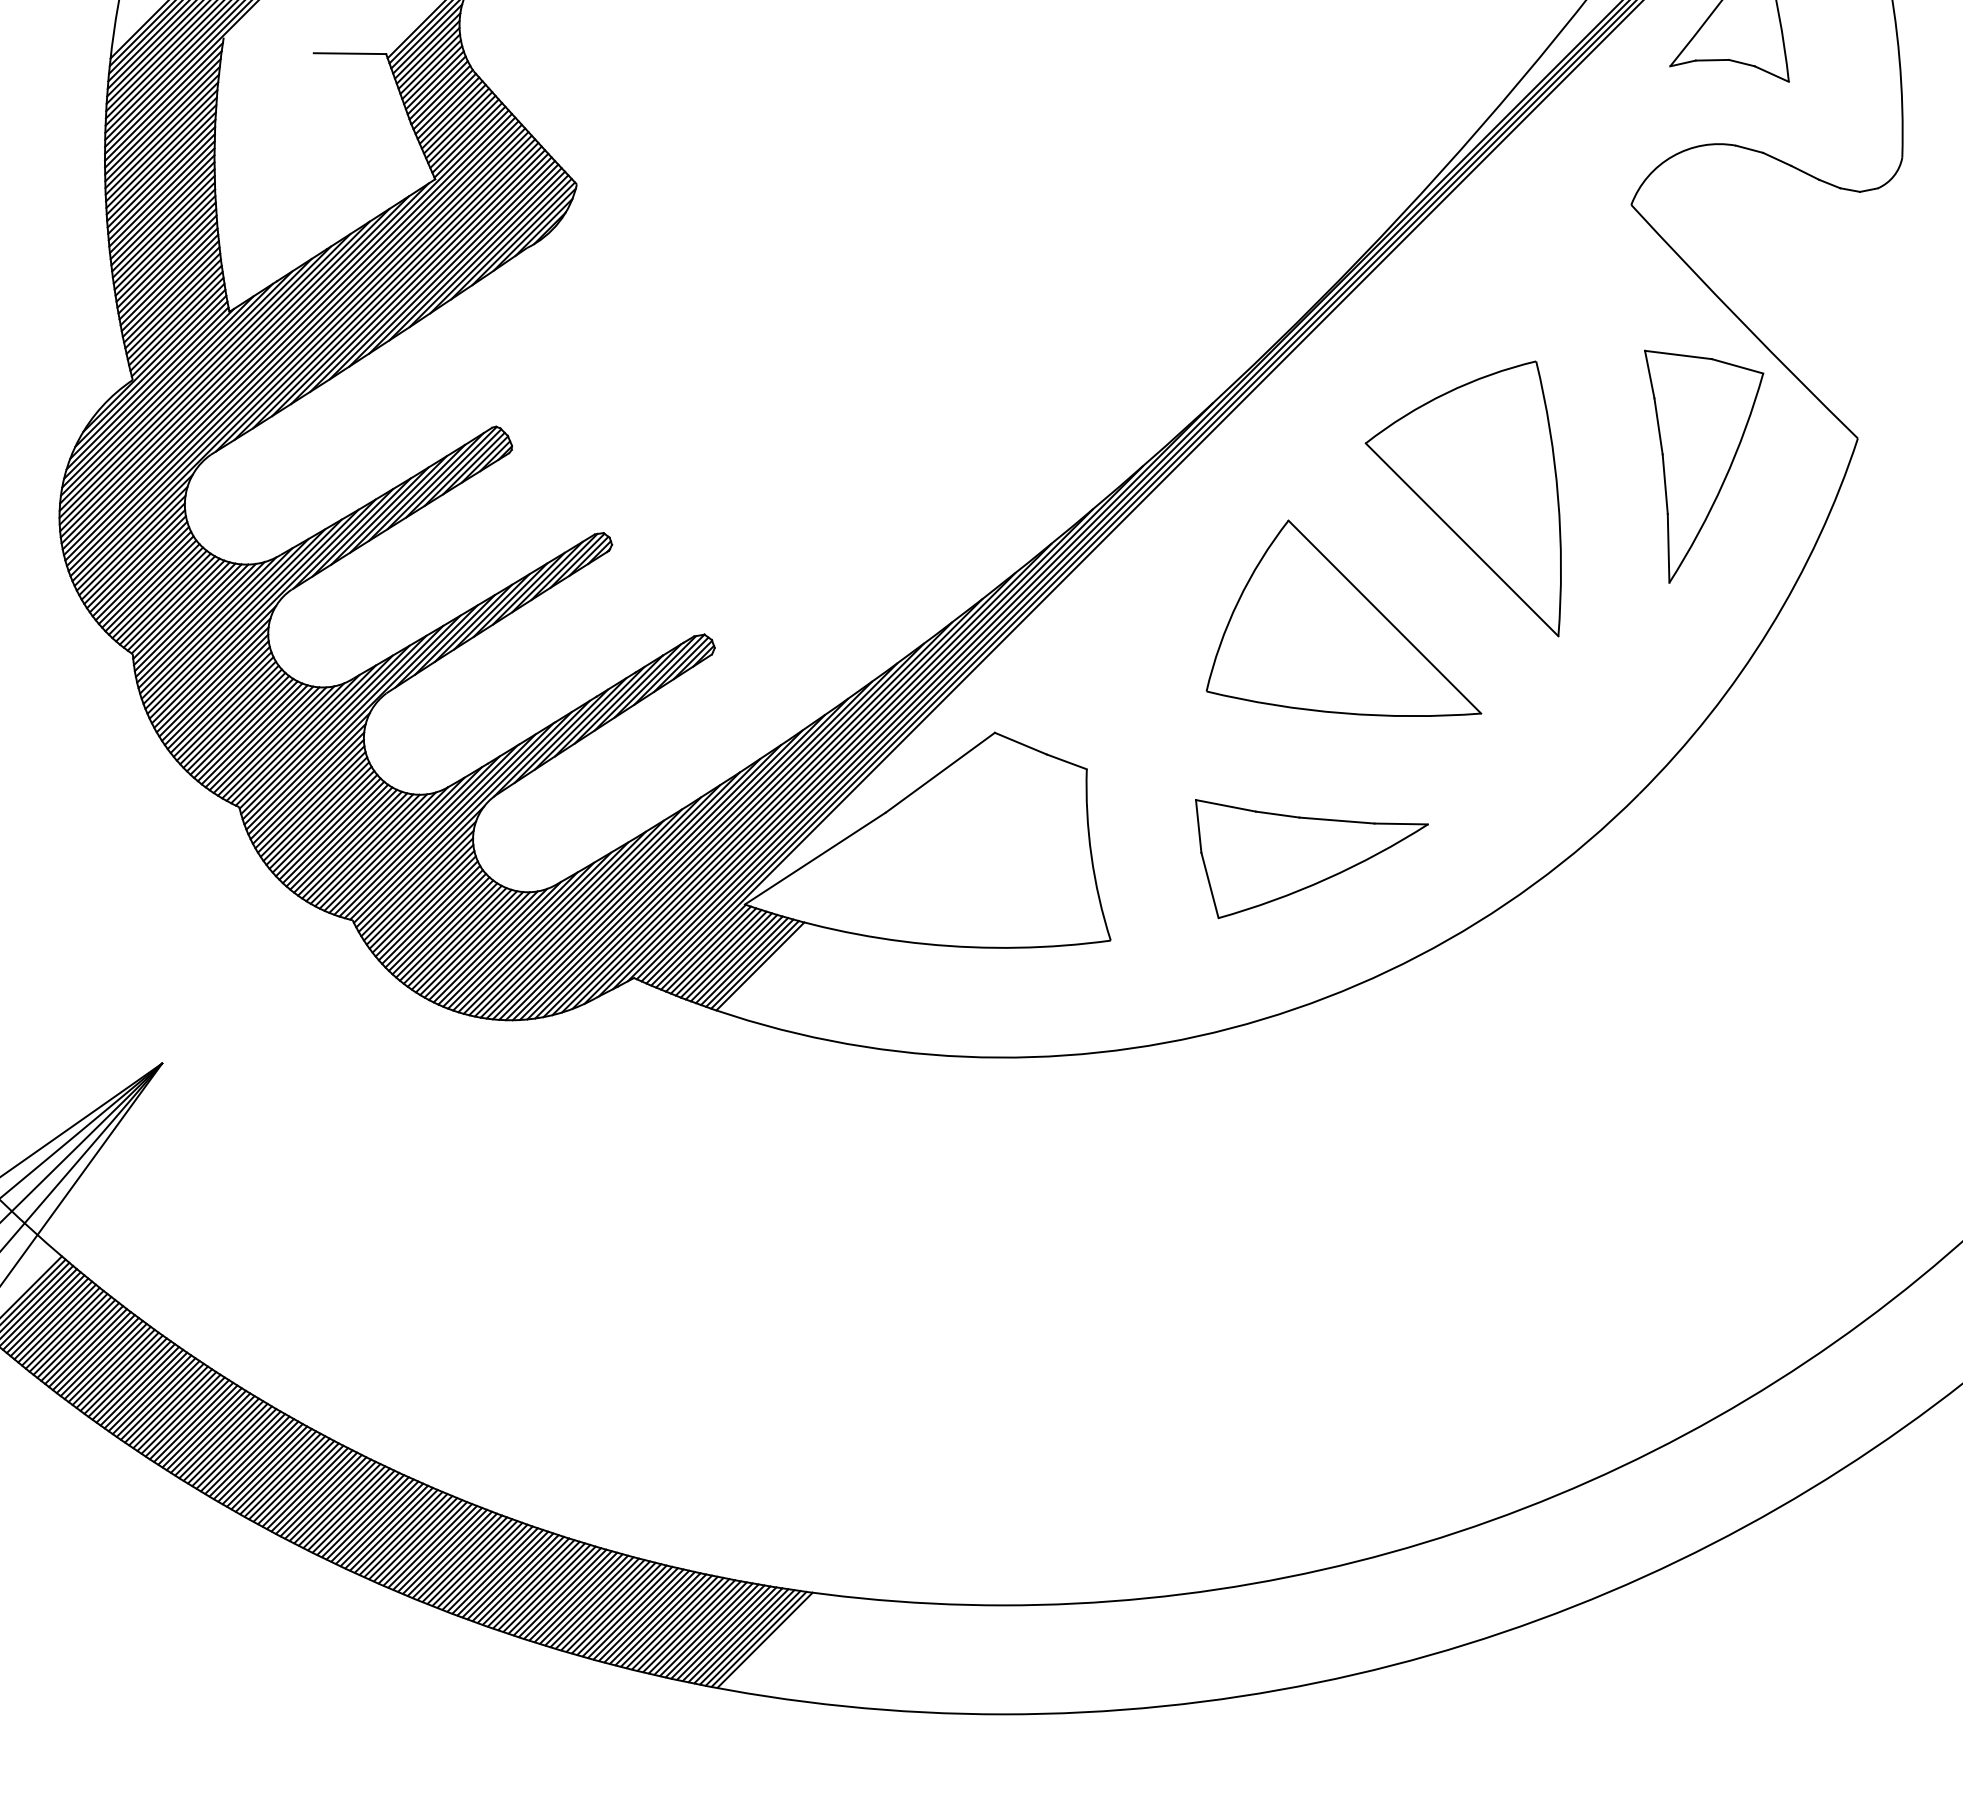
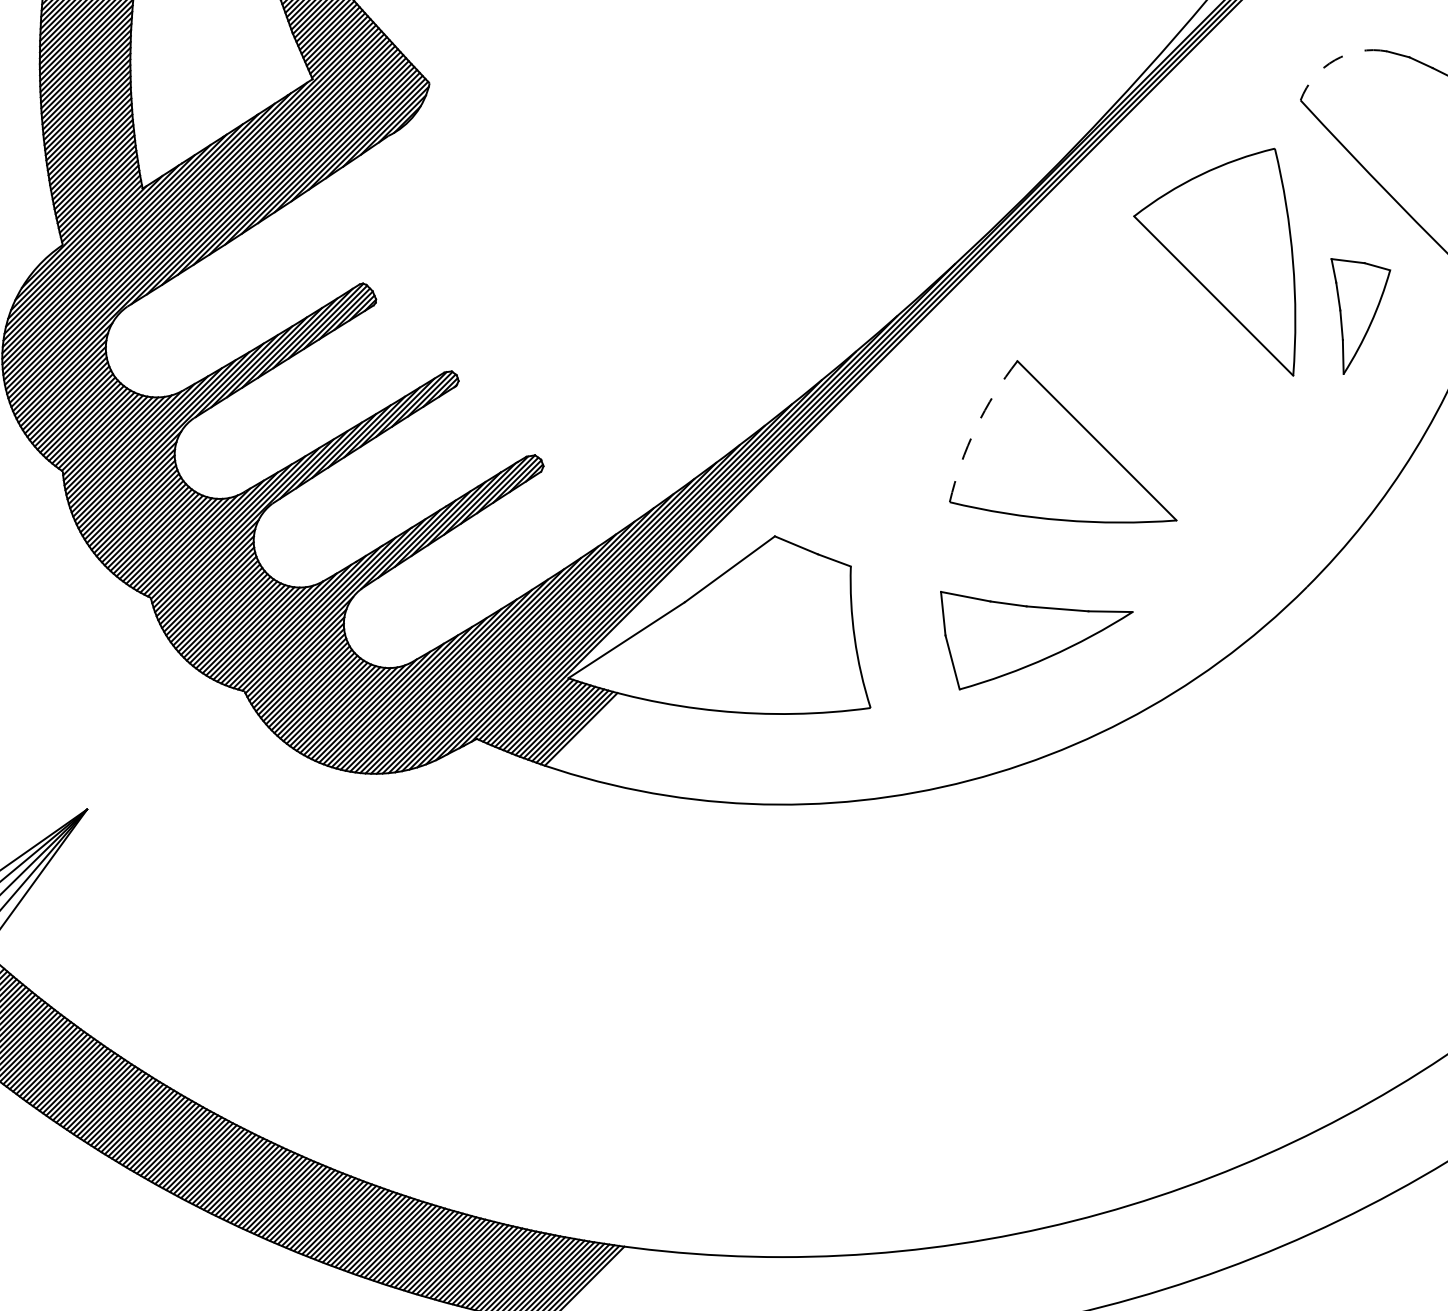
arc: (1672, 156) -> (1334, 60), solid -> dashed
part: (1704, 466) -> (1361, 316), size x0.6
part: (1462, 498) -> (1214, 261), moved
arc: (1238, 601) -> (976, 427), solid -> dashed

